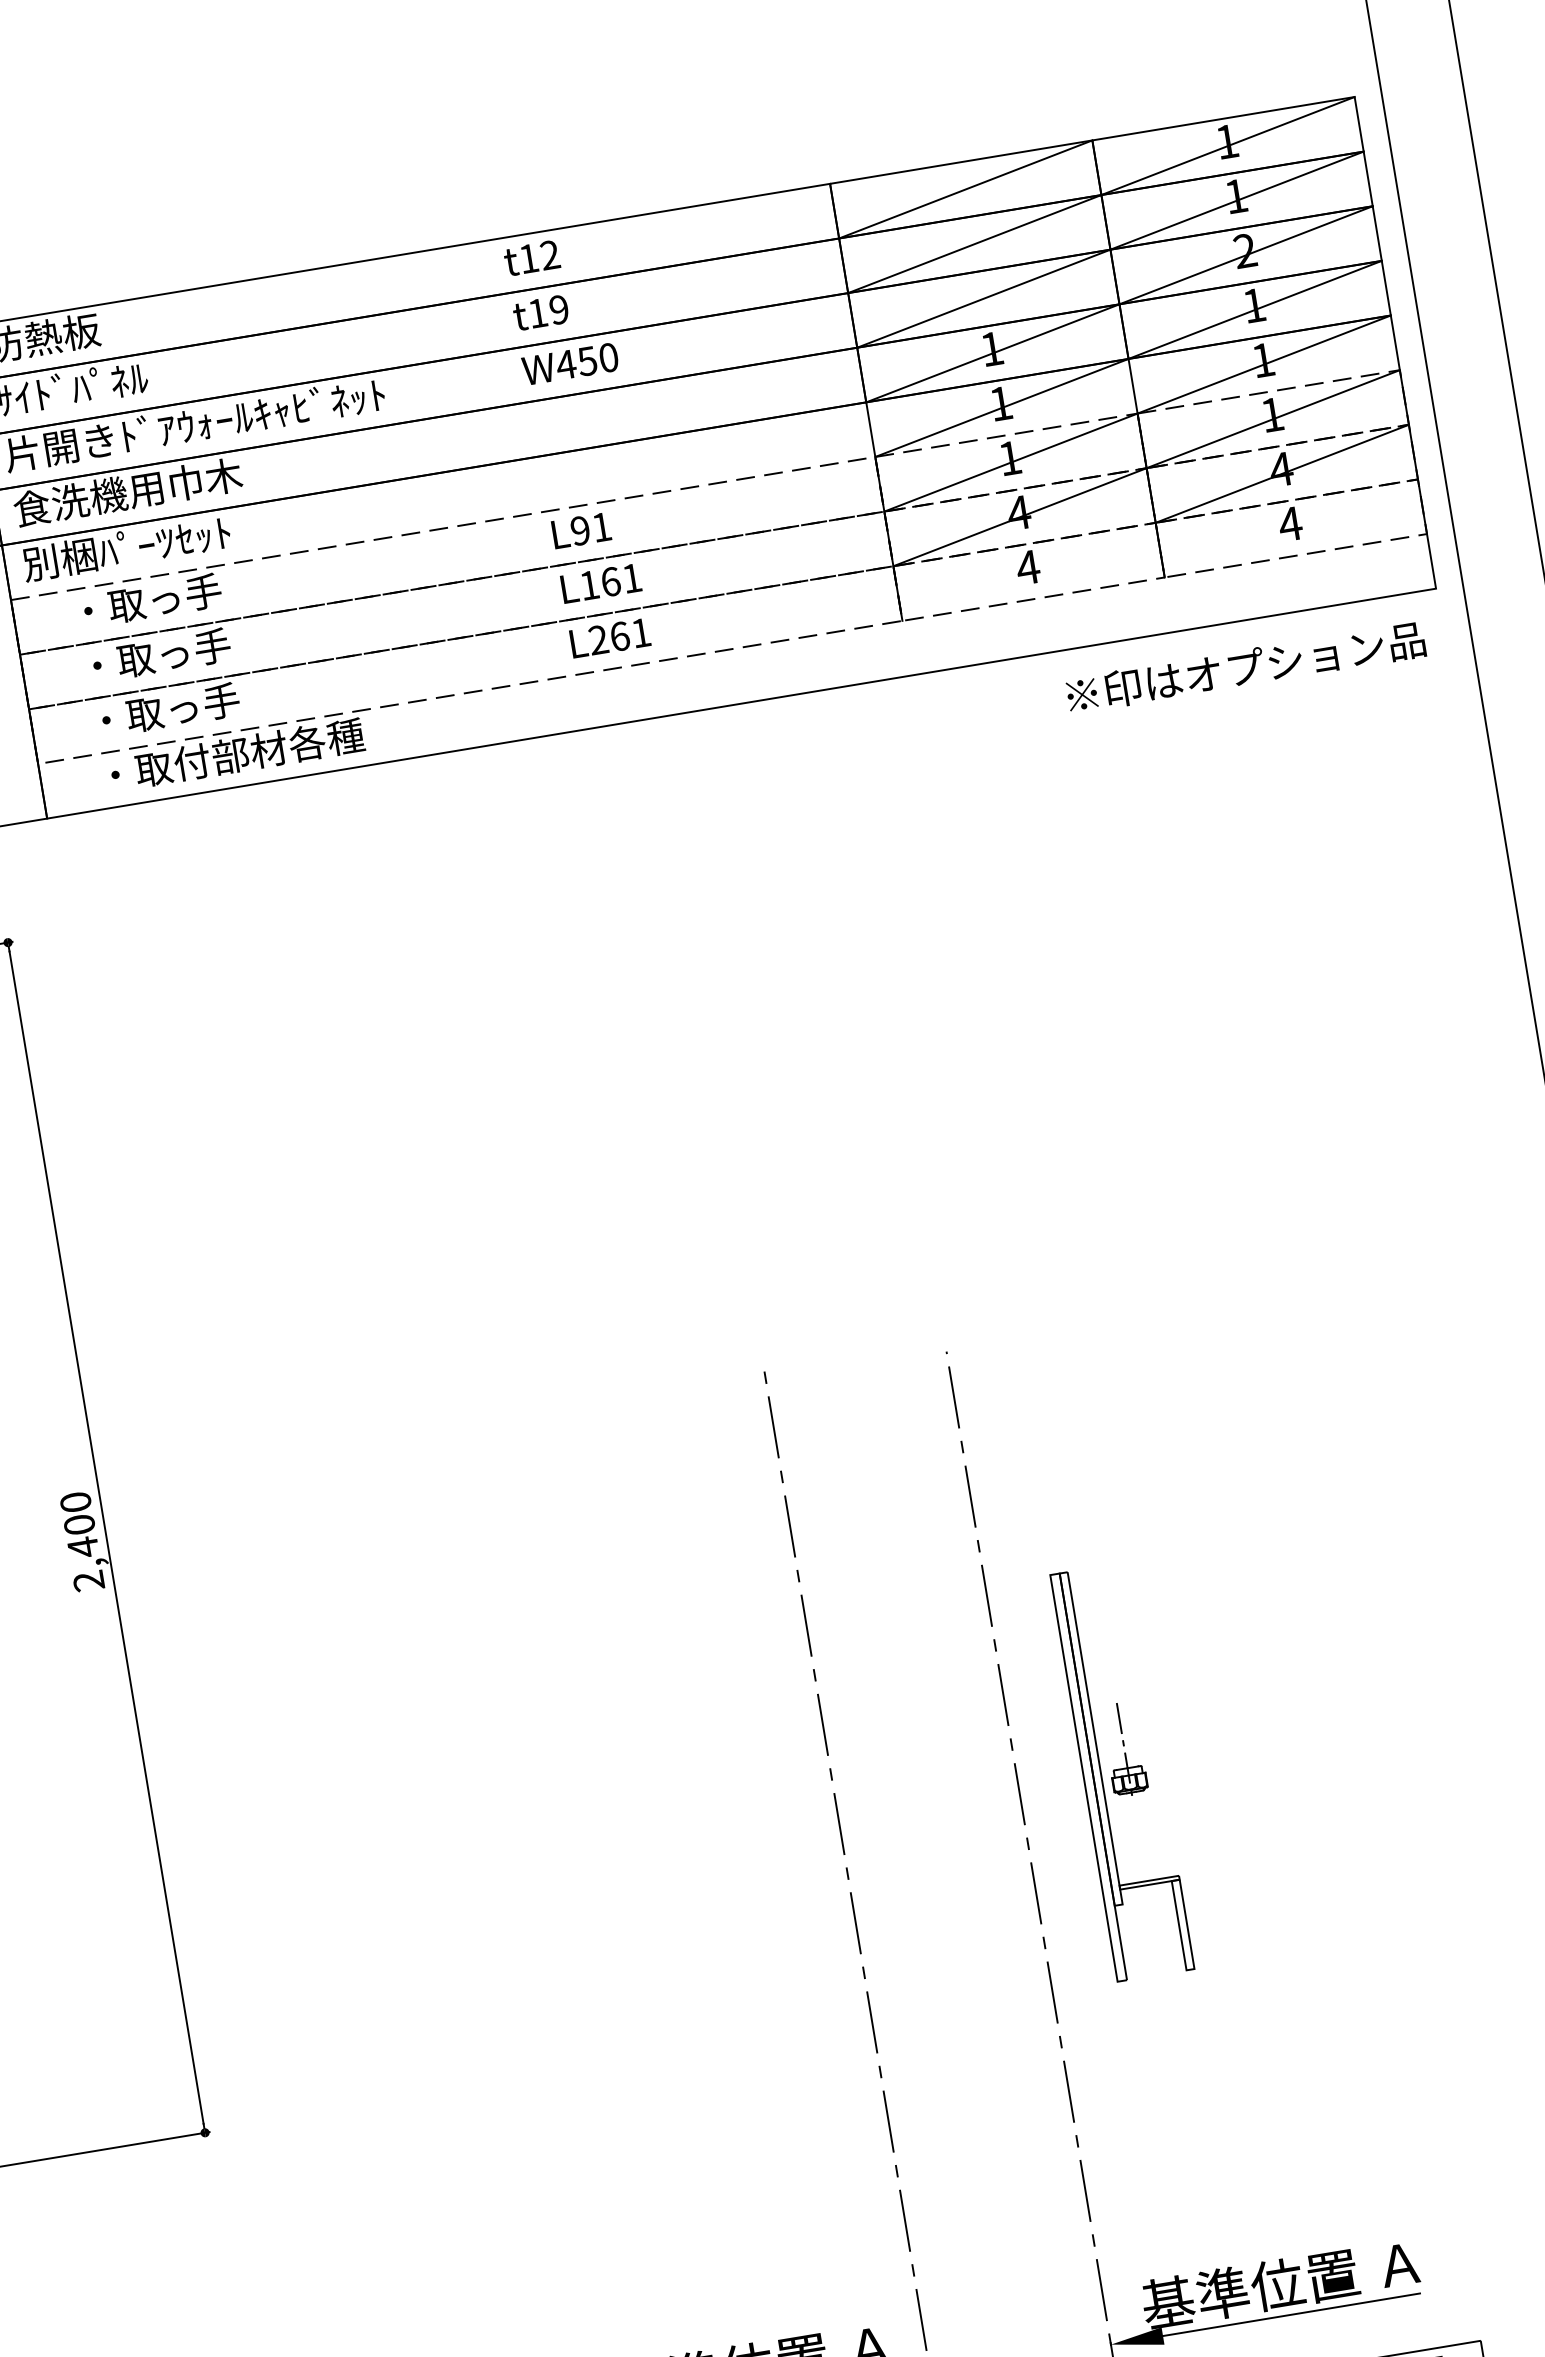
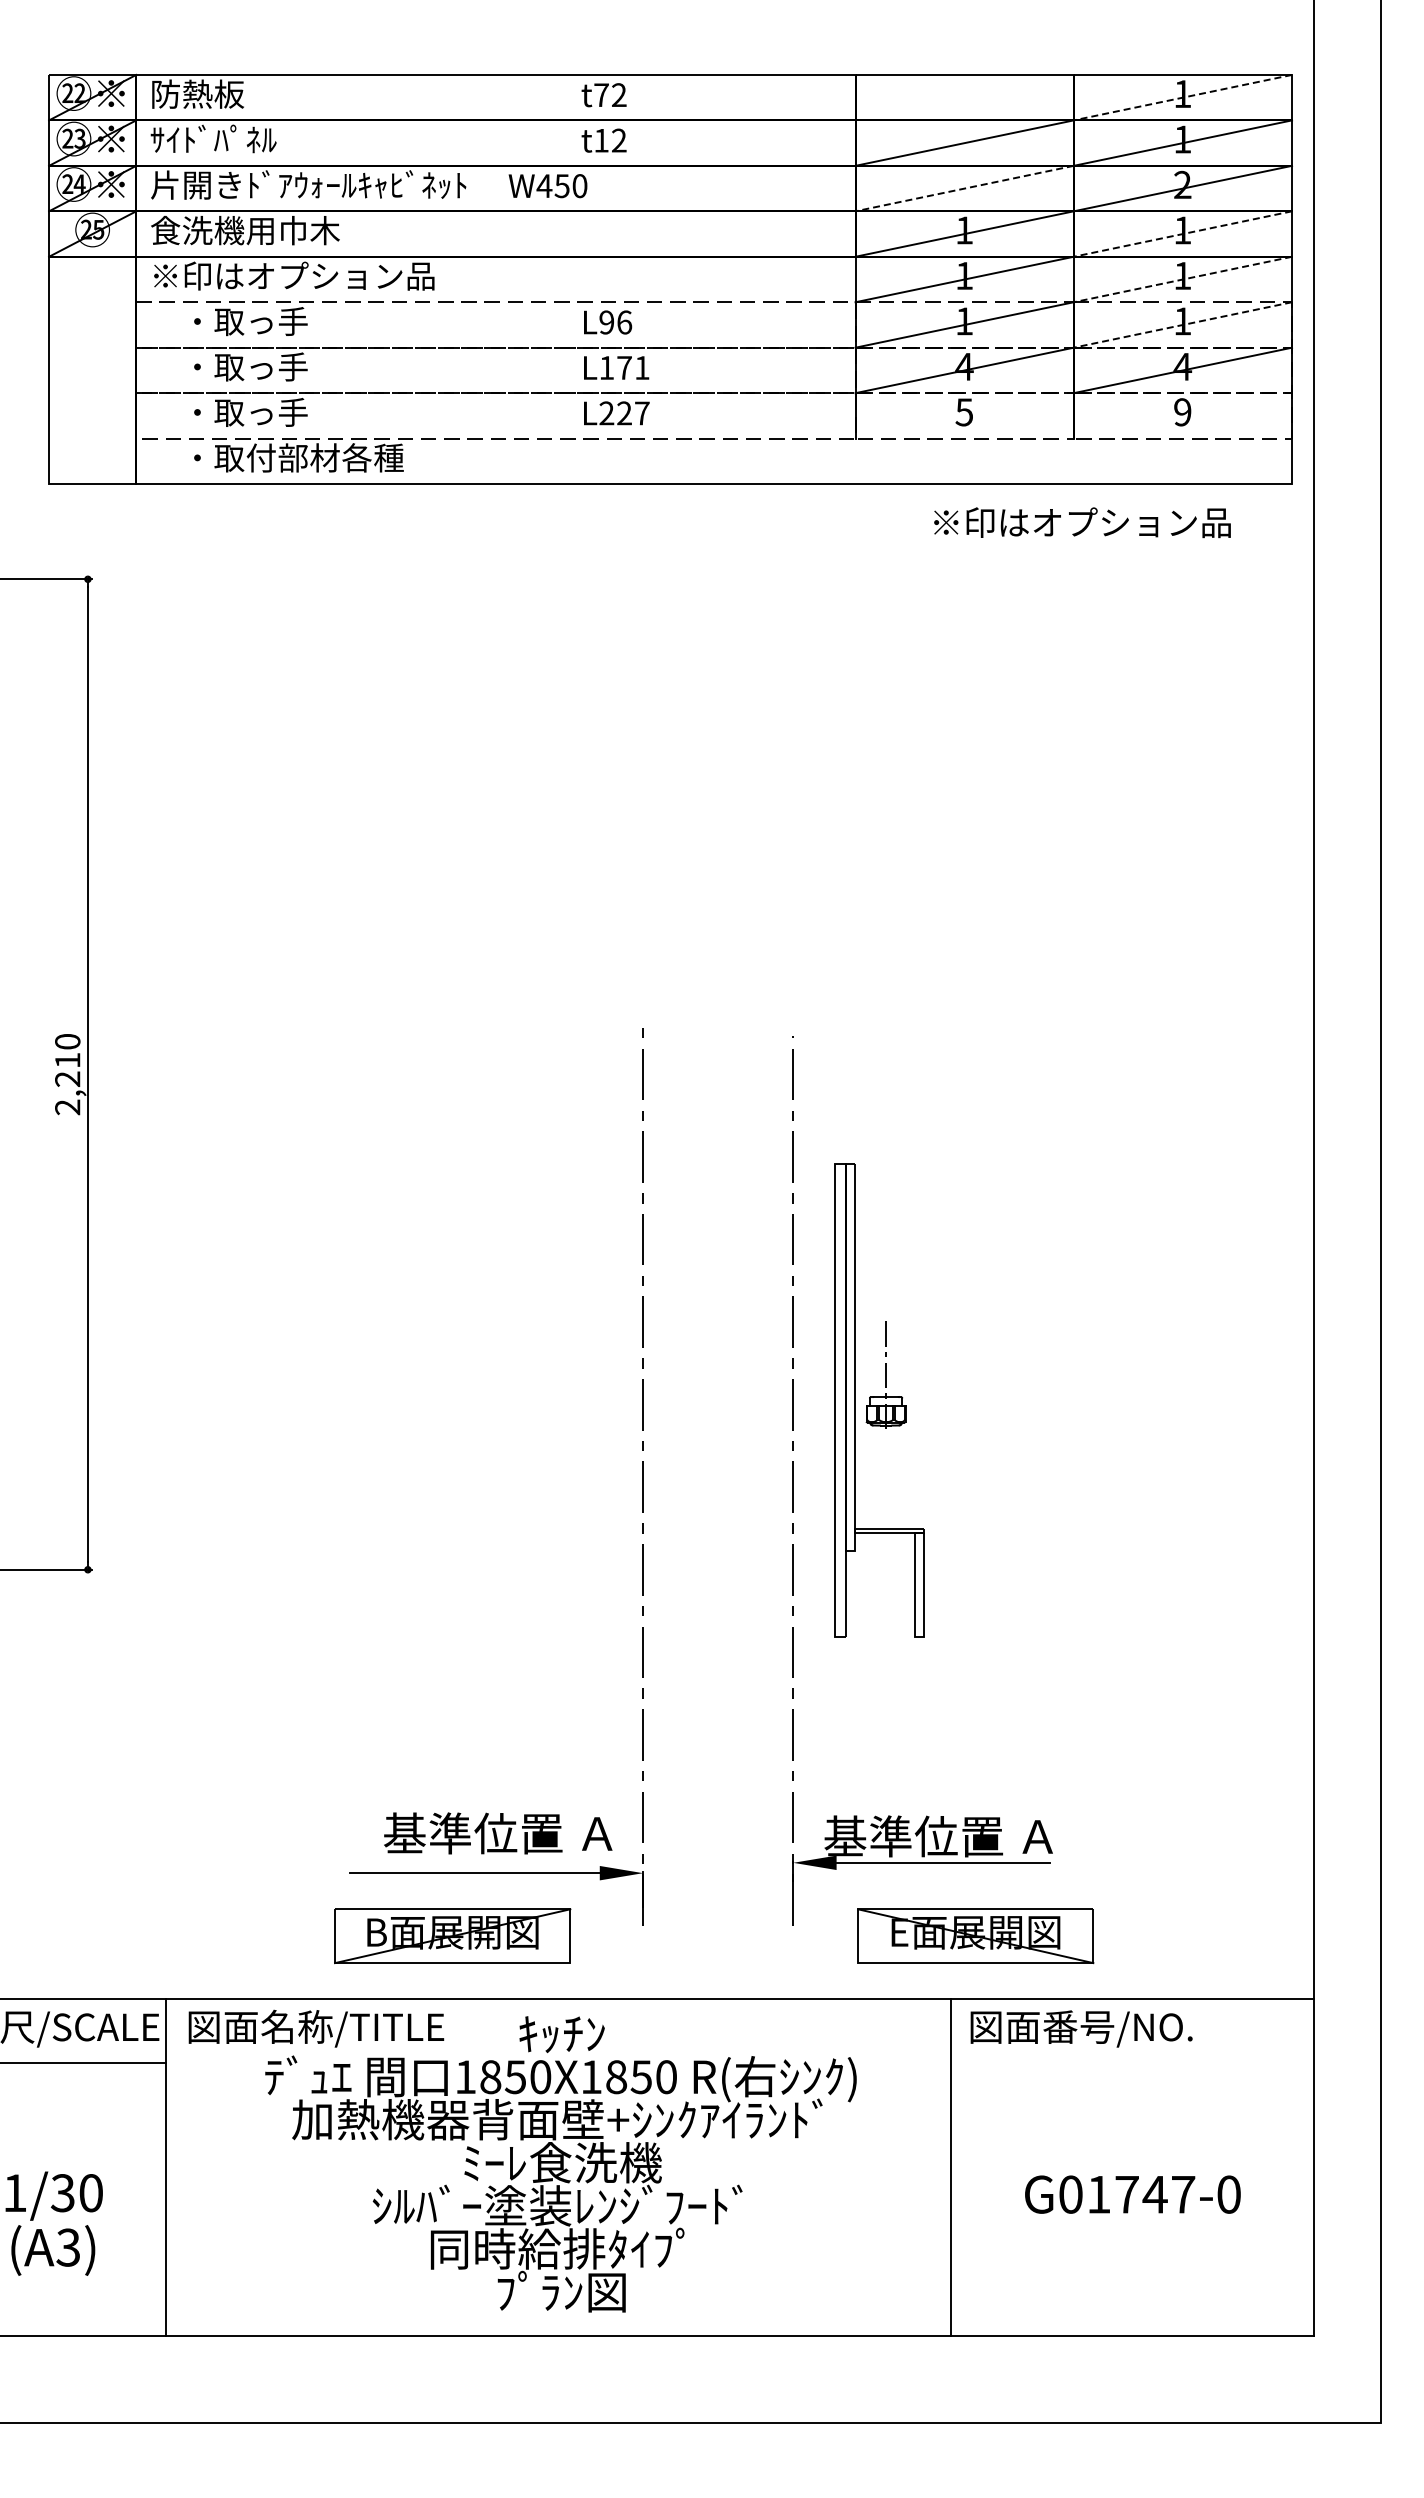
line: (1227, 145) -> (1182, 97), solid -> dashed
line: (965, 189) -> (964, 97), removed
text: (528, 257) -> (601, 94), t12 -> t72
line: (983, 298) -> (964, 188), solid -> dashed
text: (559, 309) -> (619, 140), t19 -> t12
line: (1254, 310) -> (1182, 234), solid -> dashed
text: (569, 364) -> (547, 186), moved
line: (1263, 364) -> (1182, 279), solid -> dashed
line: (1272, 419) -> (1182, 325), solid -> dashed
text: (1290, 524) -> (1182, 412), 4 -> 9
text: (601, 527) -> (624, 322), L91 -> L96
text: (193, 536) -> (292, 275), 別梱ﾊﾟｰﾂｾｯﾄ -> ※印はオプション品
text: (1028, 567) -> (964, 412), 4 -> 5
text: (610, 582) -> (624, 368), L161 -> L171
text: (630, 634) -> (633, 413), L261 -> L227
text: (1245, 667) -> (1082, 522), moved
text: (81, 1535) -> (67, 1069), 2,400 -> 2,210
part: (1121, 1772) -> (878, 1400), size x1.4

